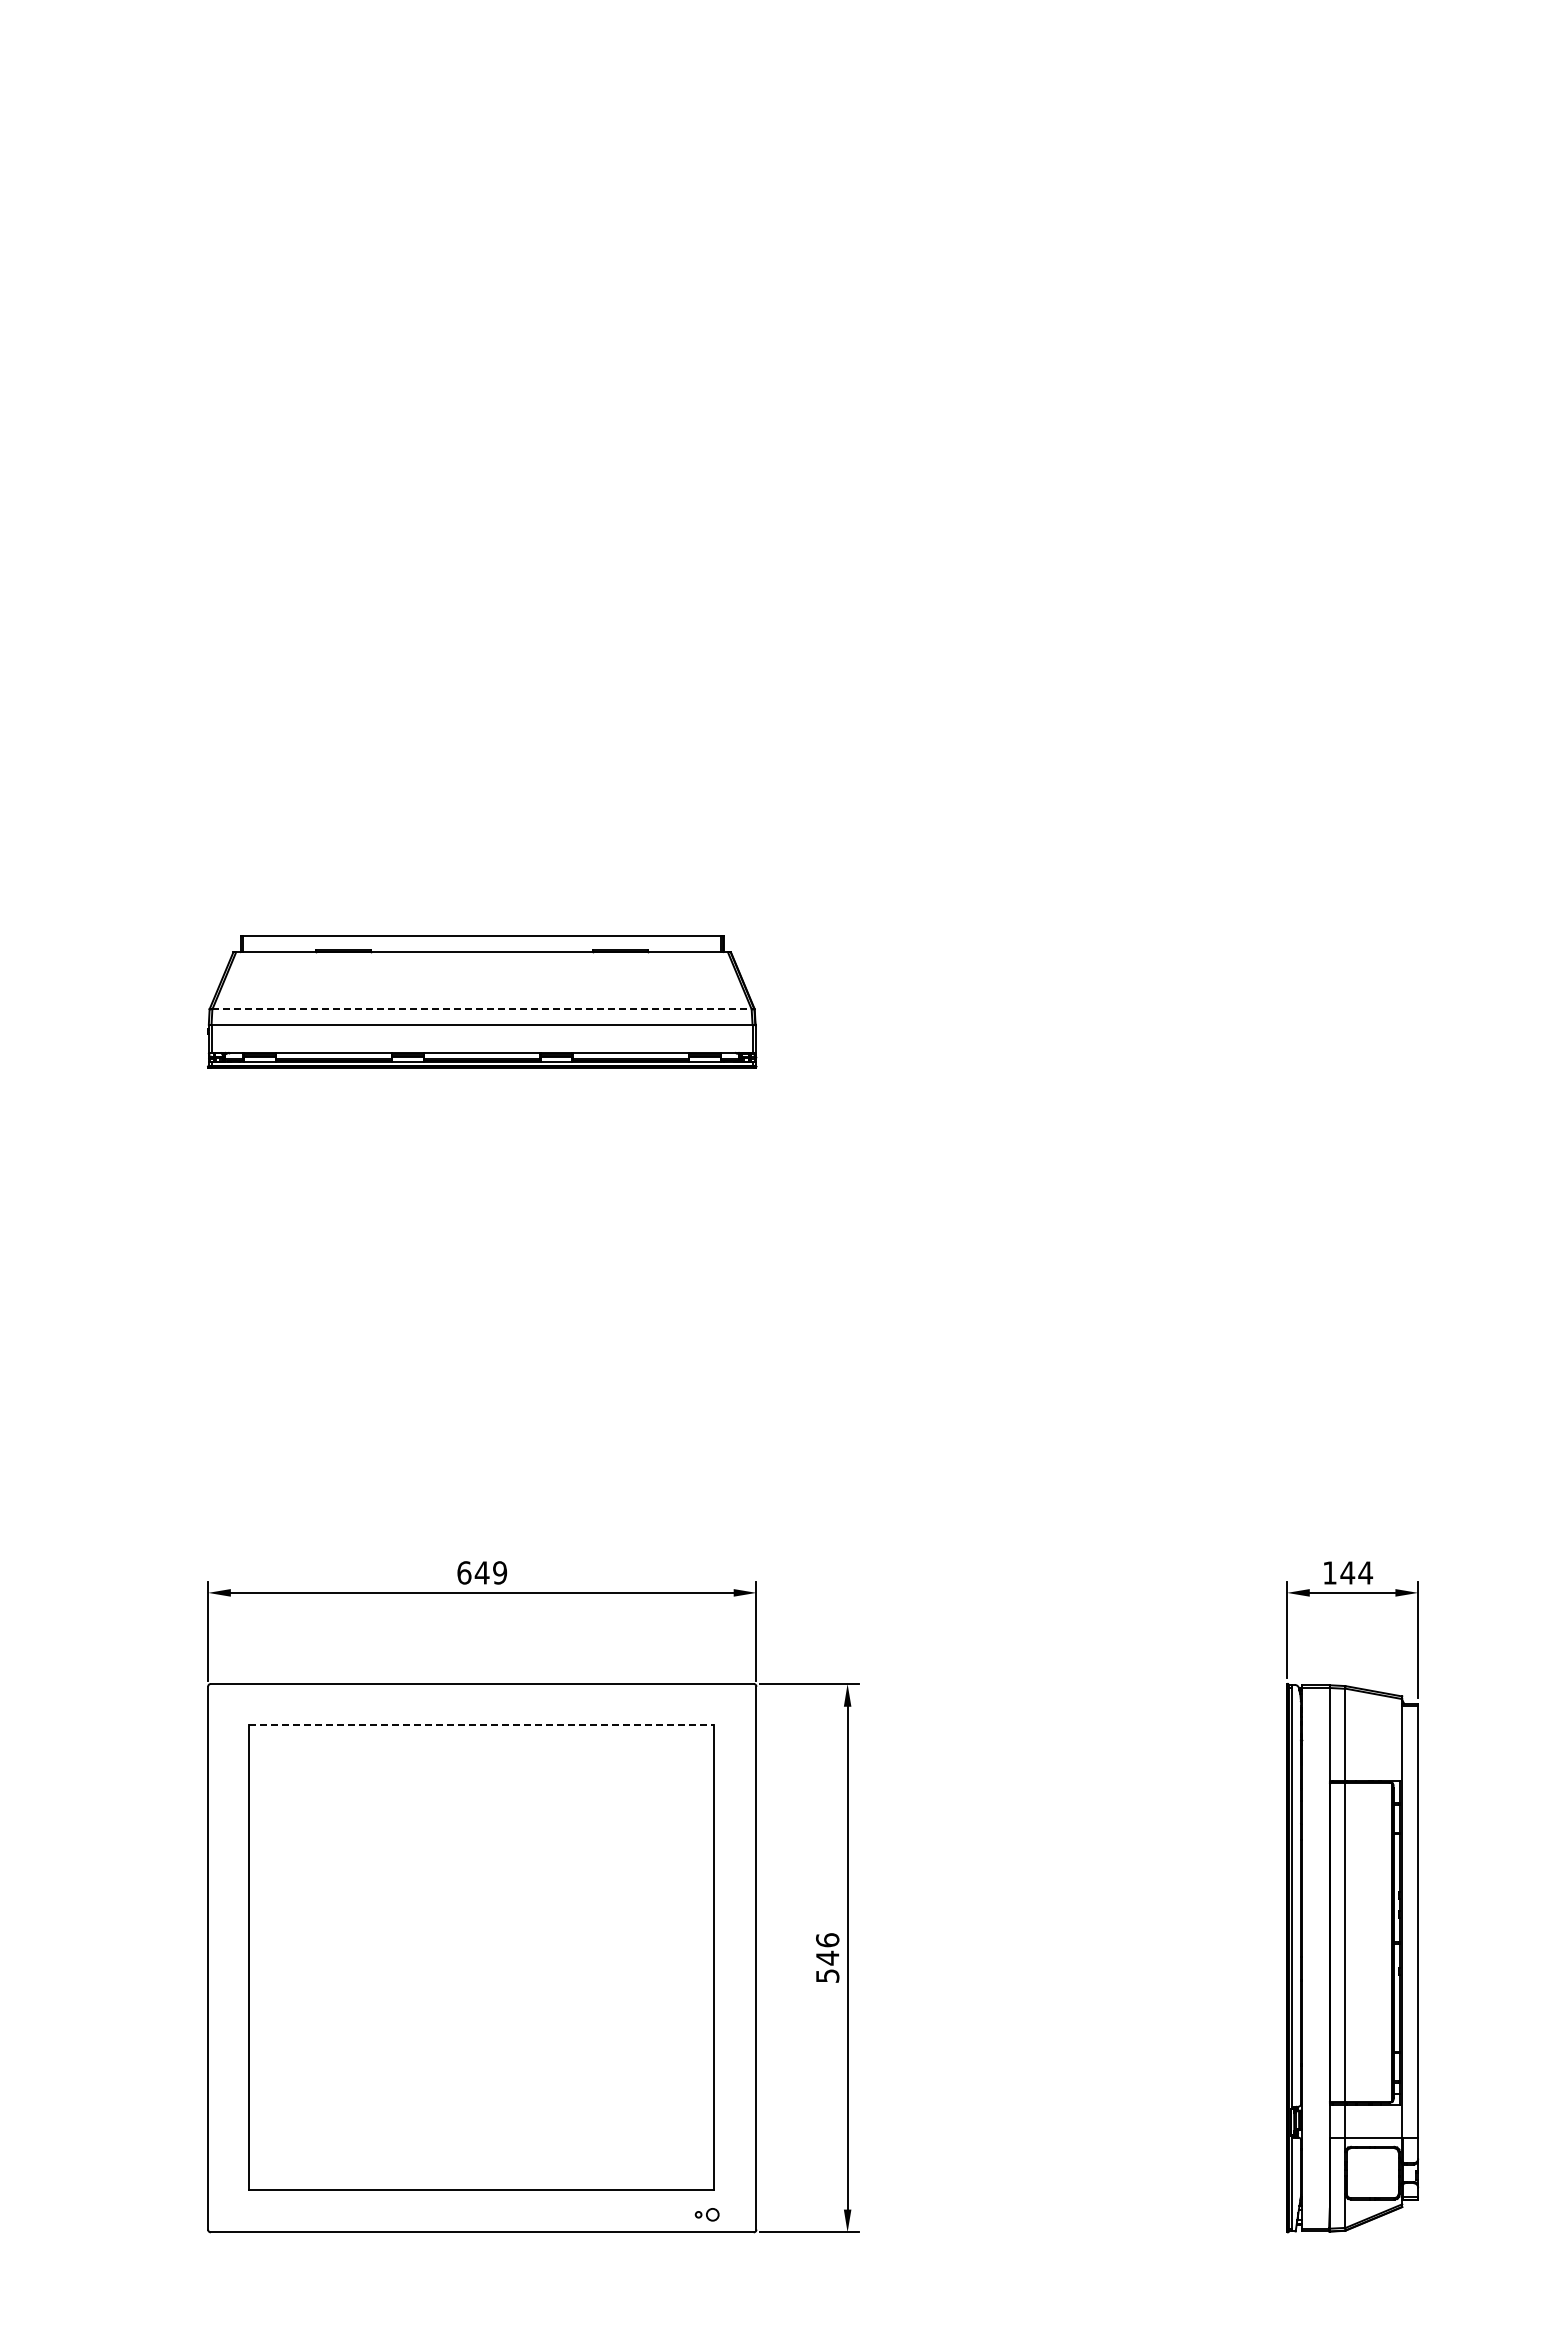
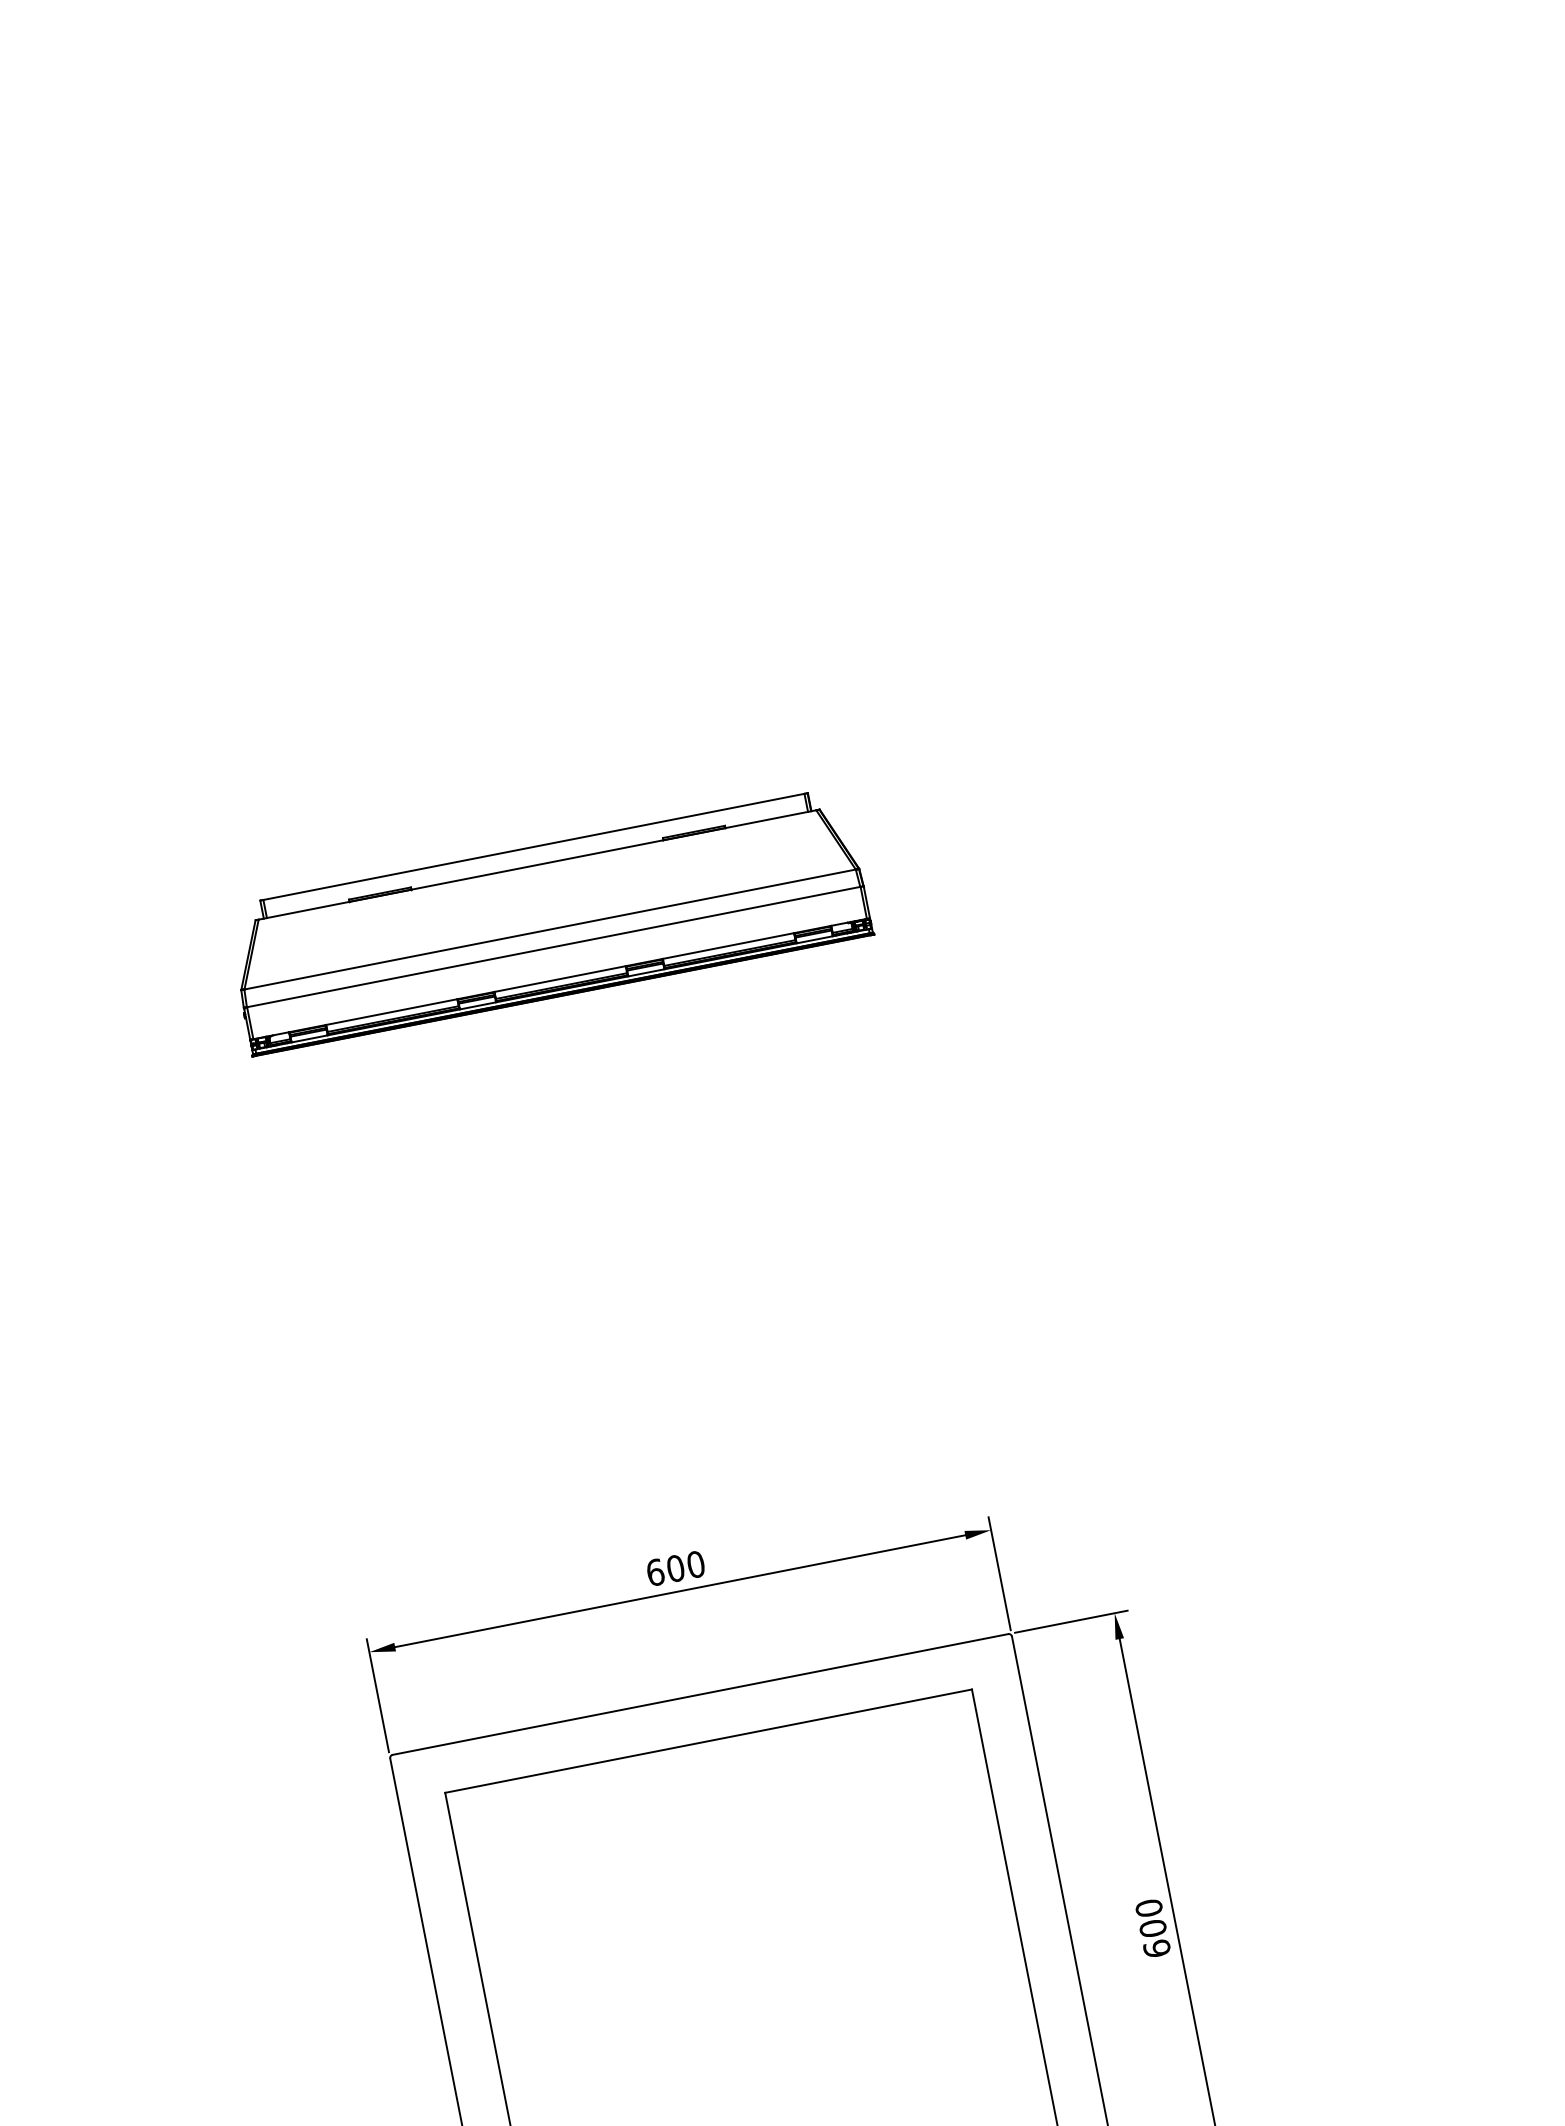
line: (482, 1009) -> (550, 929), dashed -> solid
text: (490, 1572) -> (685, 1566), 649 -> 600
line: (481, 1724) -> (708, 1740), dashed -> solid
text: (827, 1957) -> (1152, 1927), 546 -> 600

